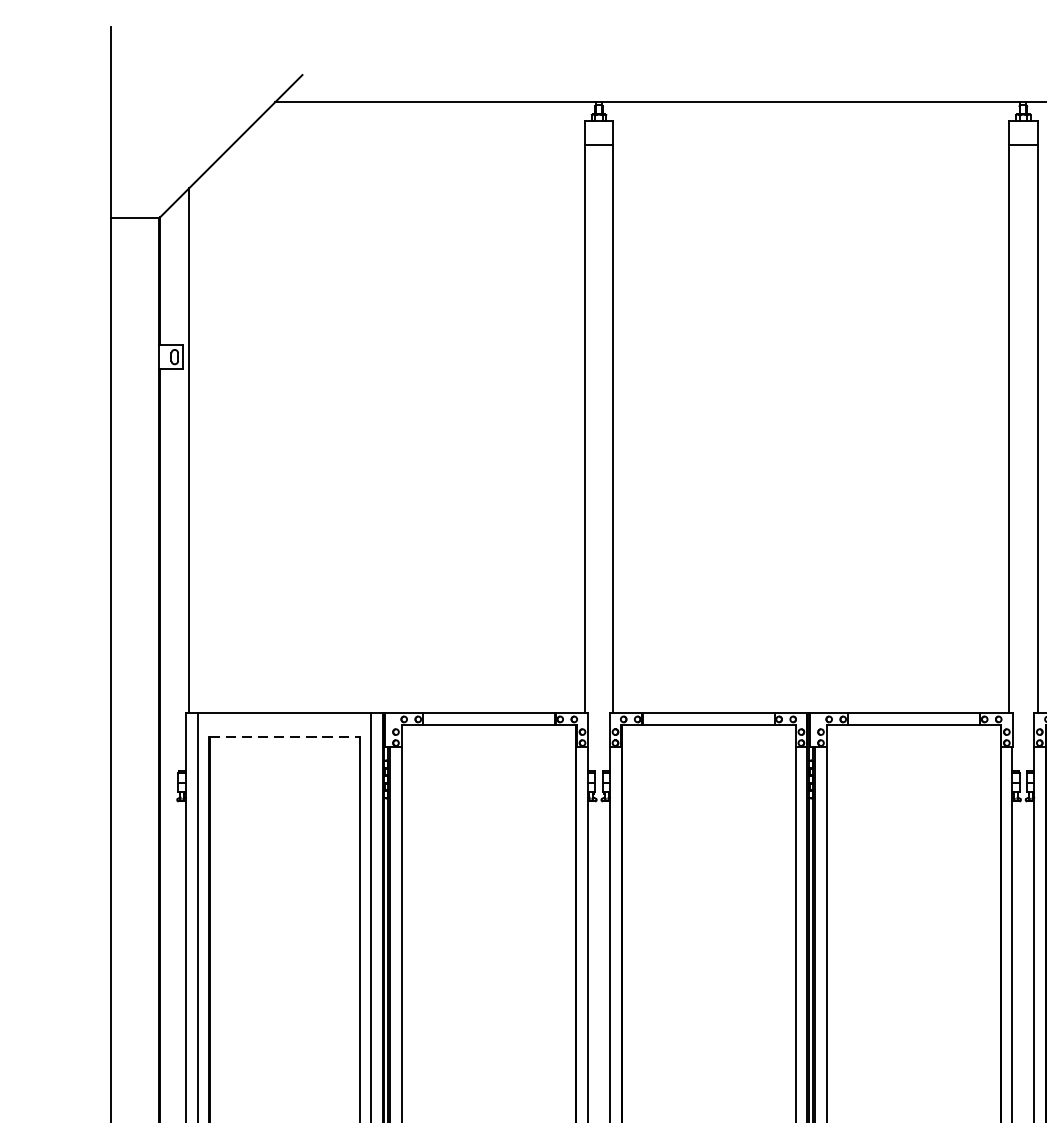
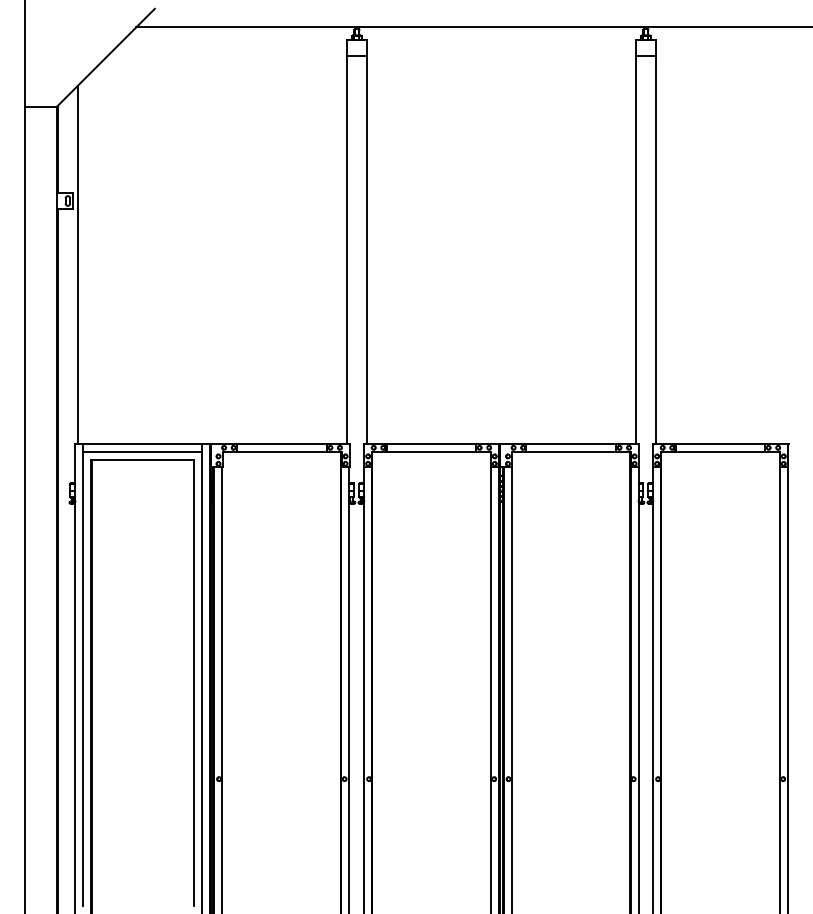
line: (284, 724) -> (142, 451), added
line: (285, 738) -> (143, 460), dashed -> solid

